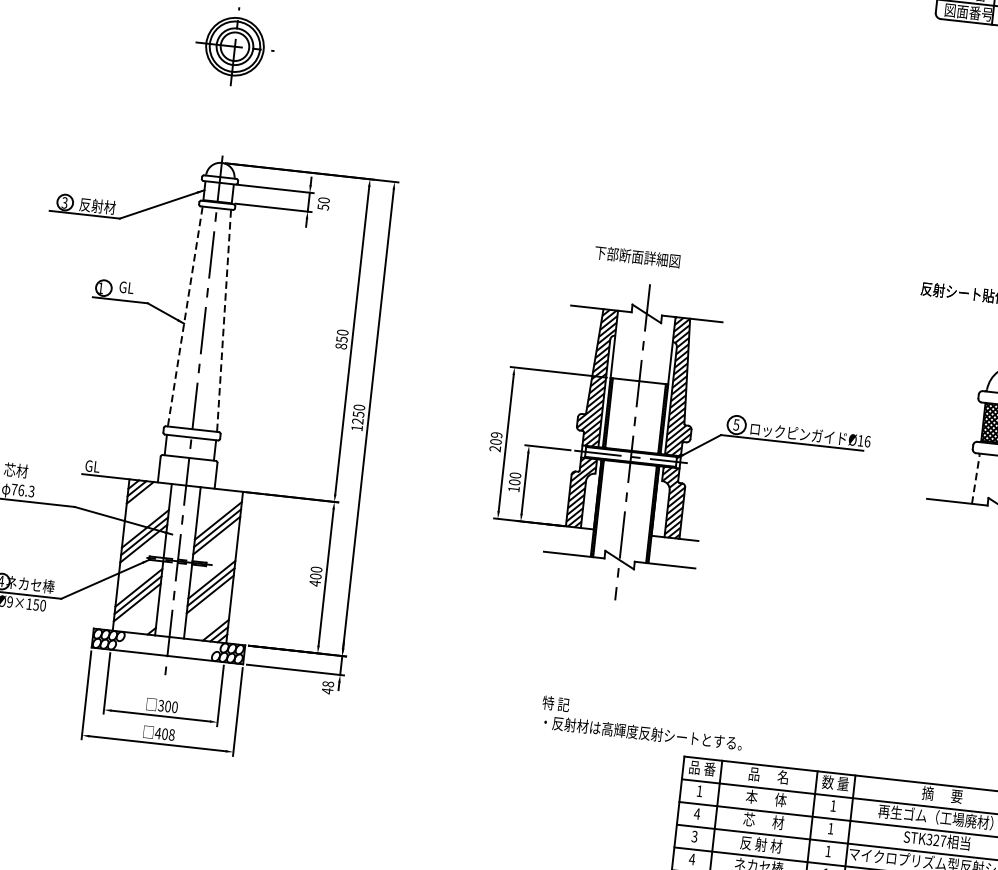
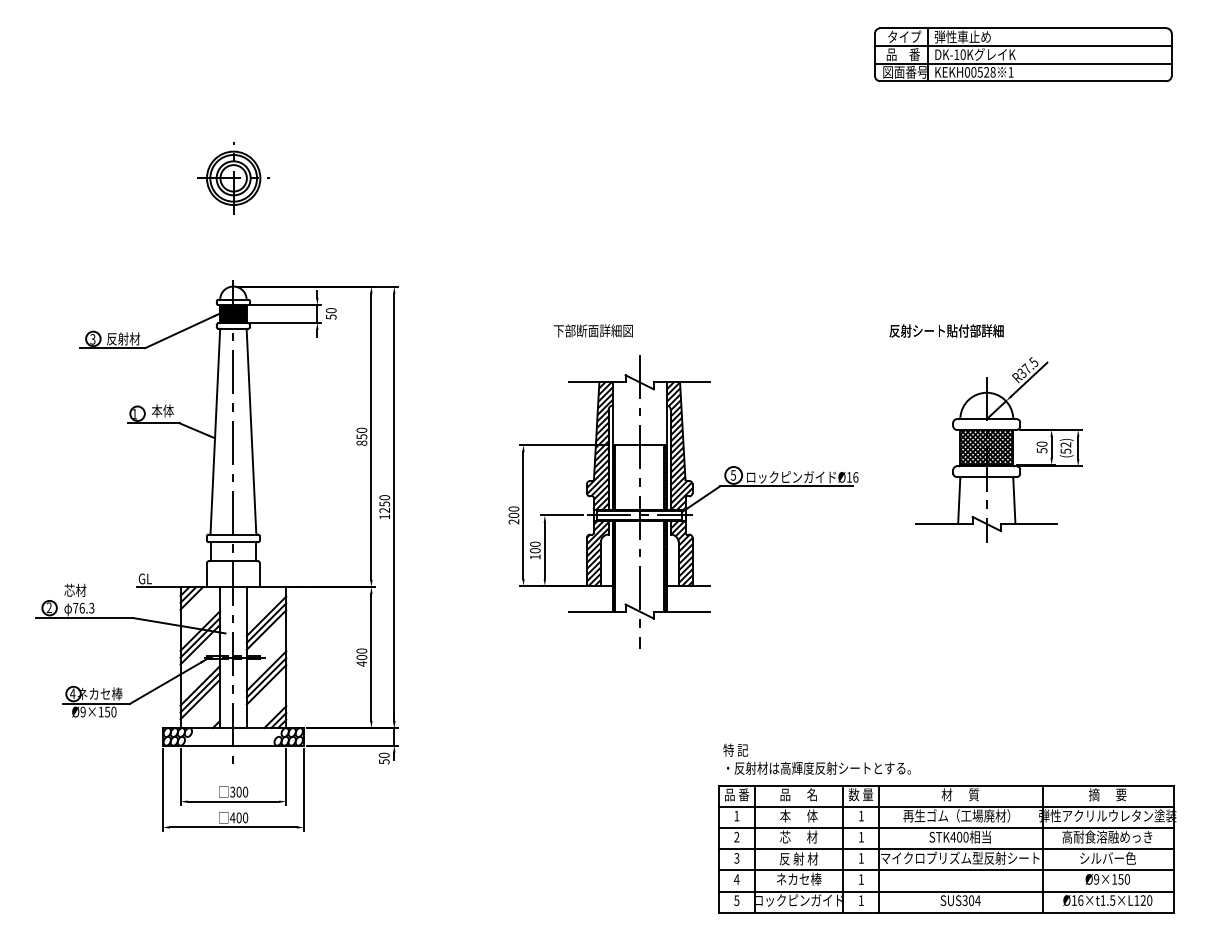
hatch: (218, 191) -> (233, 313), added
text: (636, 256) -> (592, 330), moved
text: (131, 287) -> (162, 410), GL -> 本体
line: (185, 316) -> (215, 431), dashed -> solid
line: (224, 320) -> (251, 431), dashed -> solid
text: (496, 434) -> (513, 508), 209 -> 200
line: (976, 479) -> (959, 501), dashed -> solid
text: (328, 687) -> (384, 758), 48 -> 50
text: (641, 722) -> (816, 758), moved
text: (171, 734) -> (245, 817), 408 -> 400
text: (942, 794) -> (960, 794), 摘      要 -> 材      質
text: (696, 813) -> (736, 836), 4 -> 2
text: (936, 839) -> (959, 836), STK327 -> STK400

